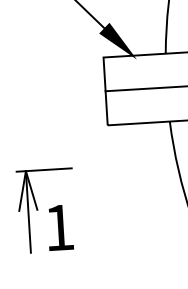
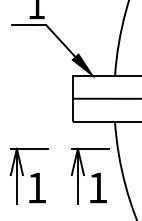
part: (136, 204) -> (89, 175), added

